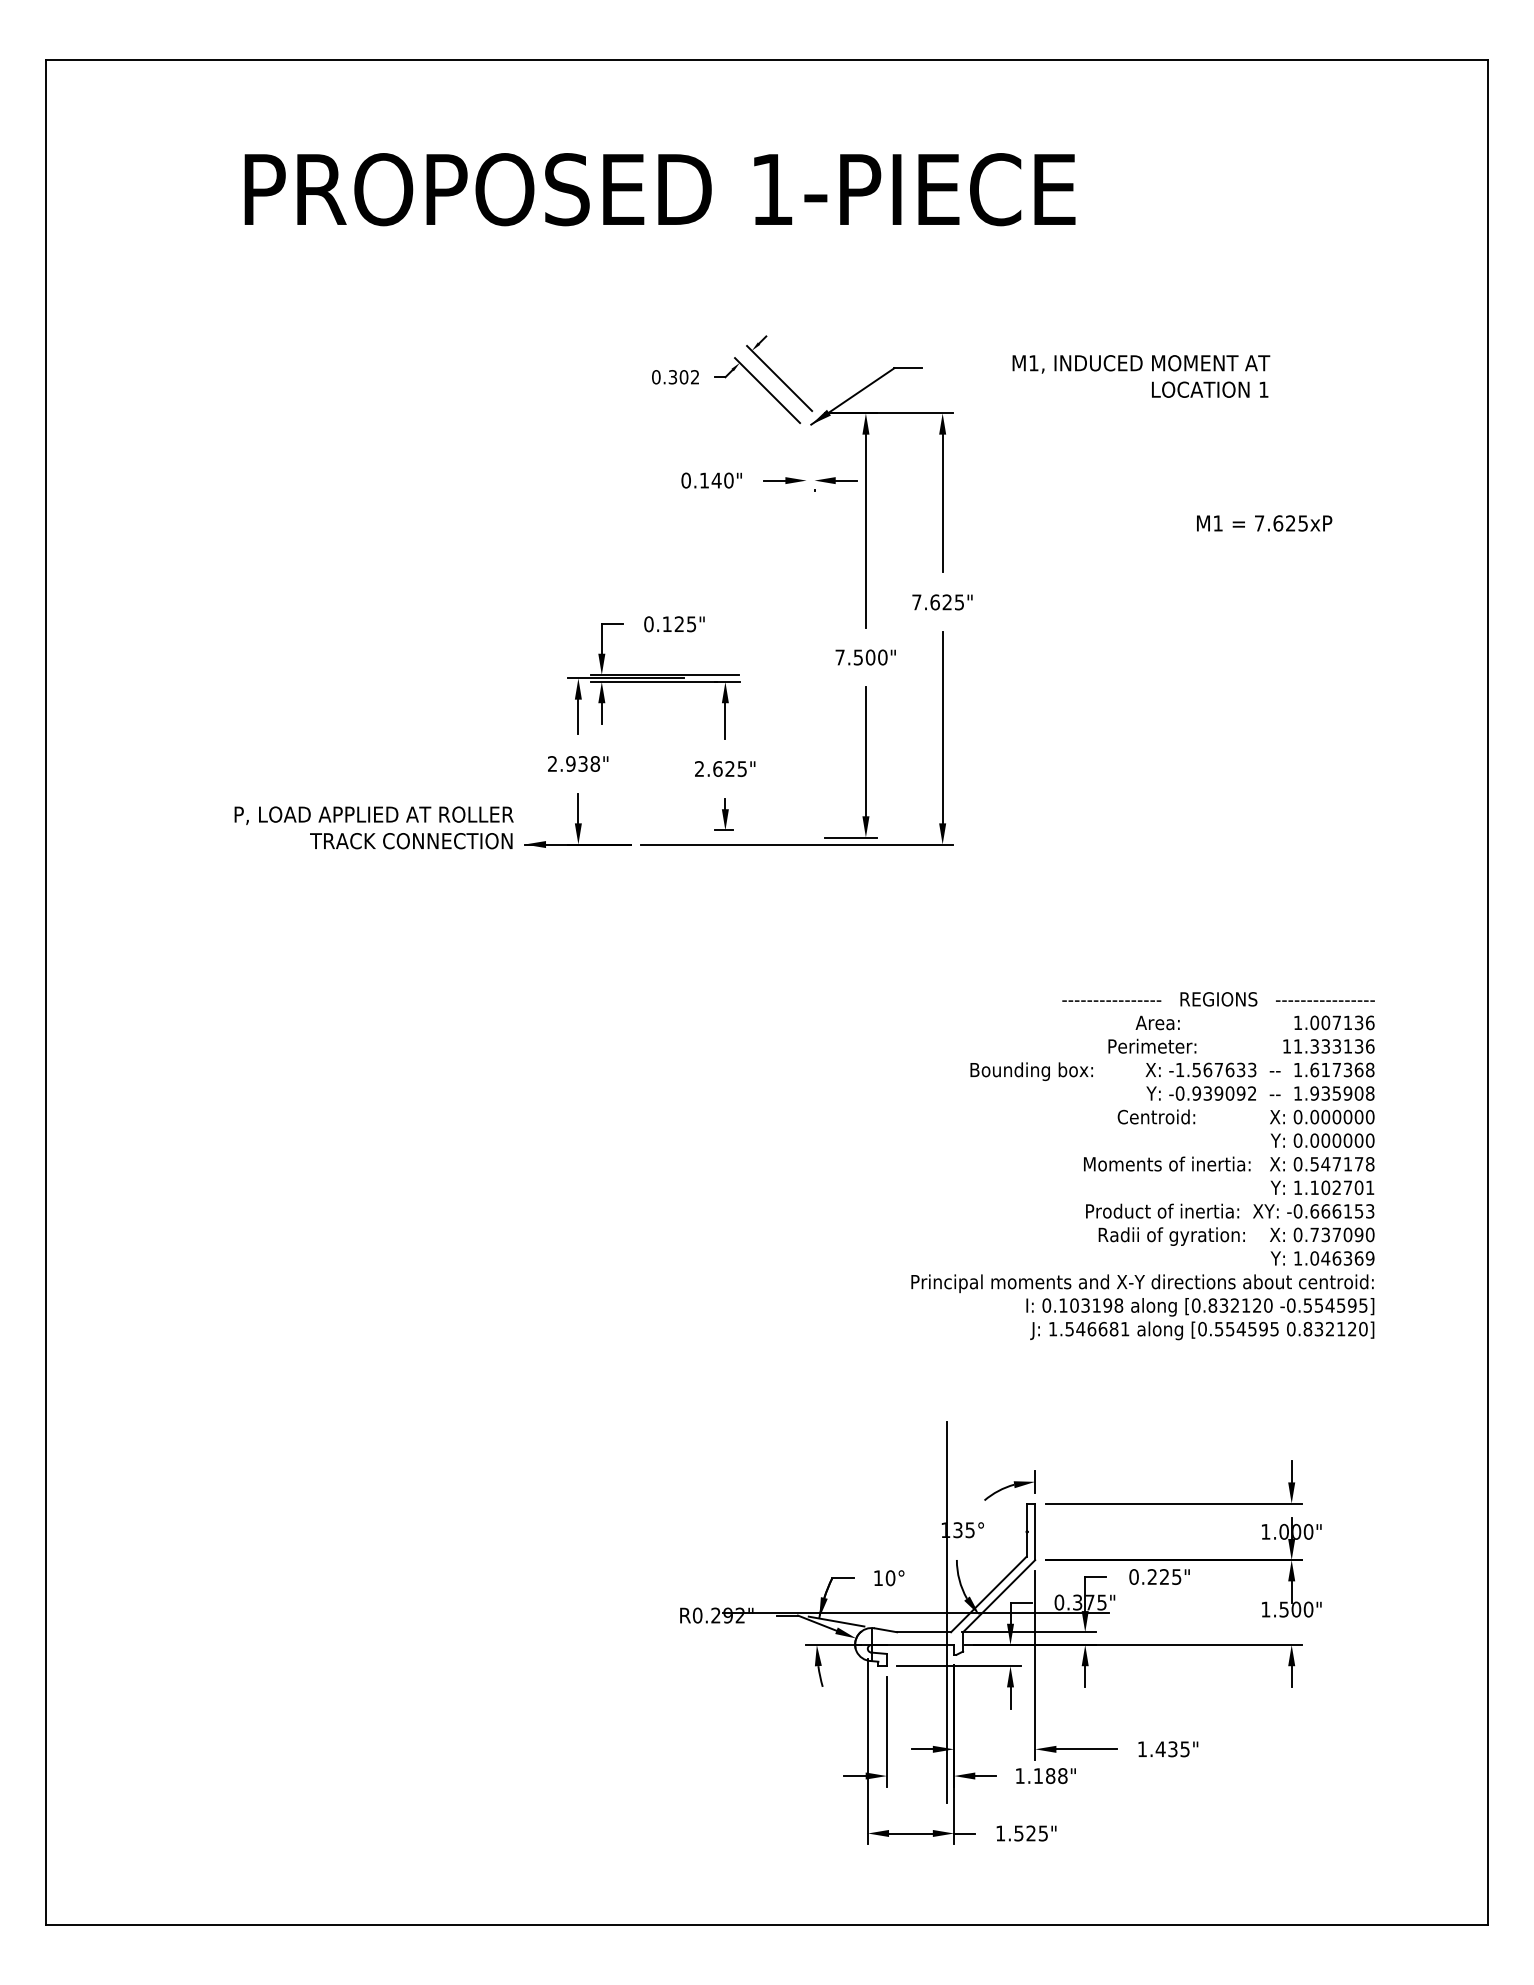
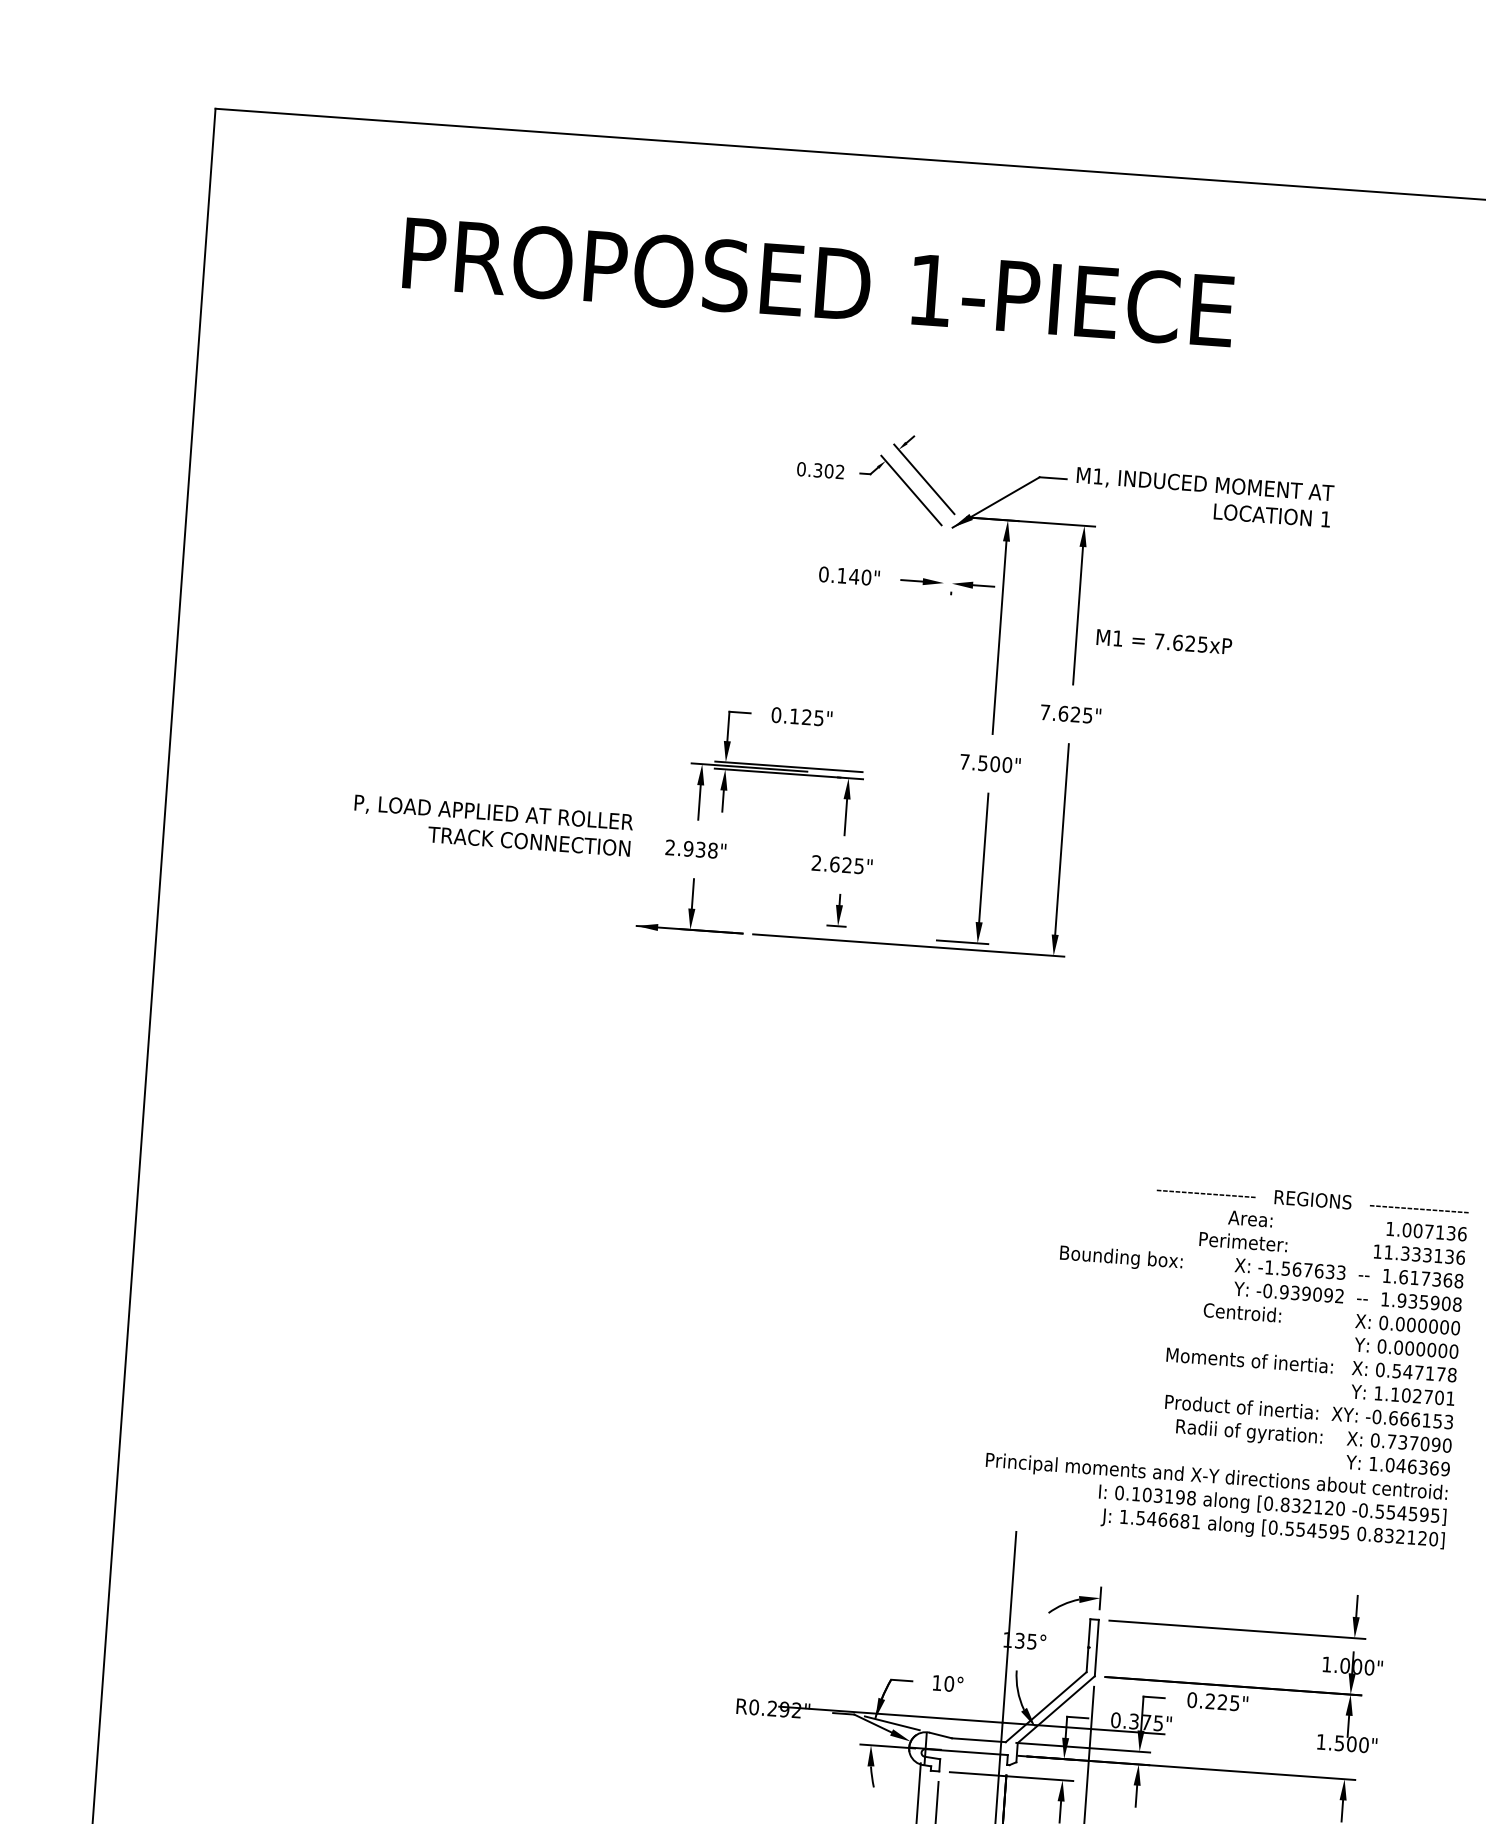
text: (1141, 376) -> (1204, 497), moved
text: (1264, 523) -> (1164, 641), moved
text: (373, 827) -> (492, 825), moved
text: (1142, 1166) -> (1225, 1361), moved

